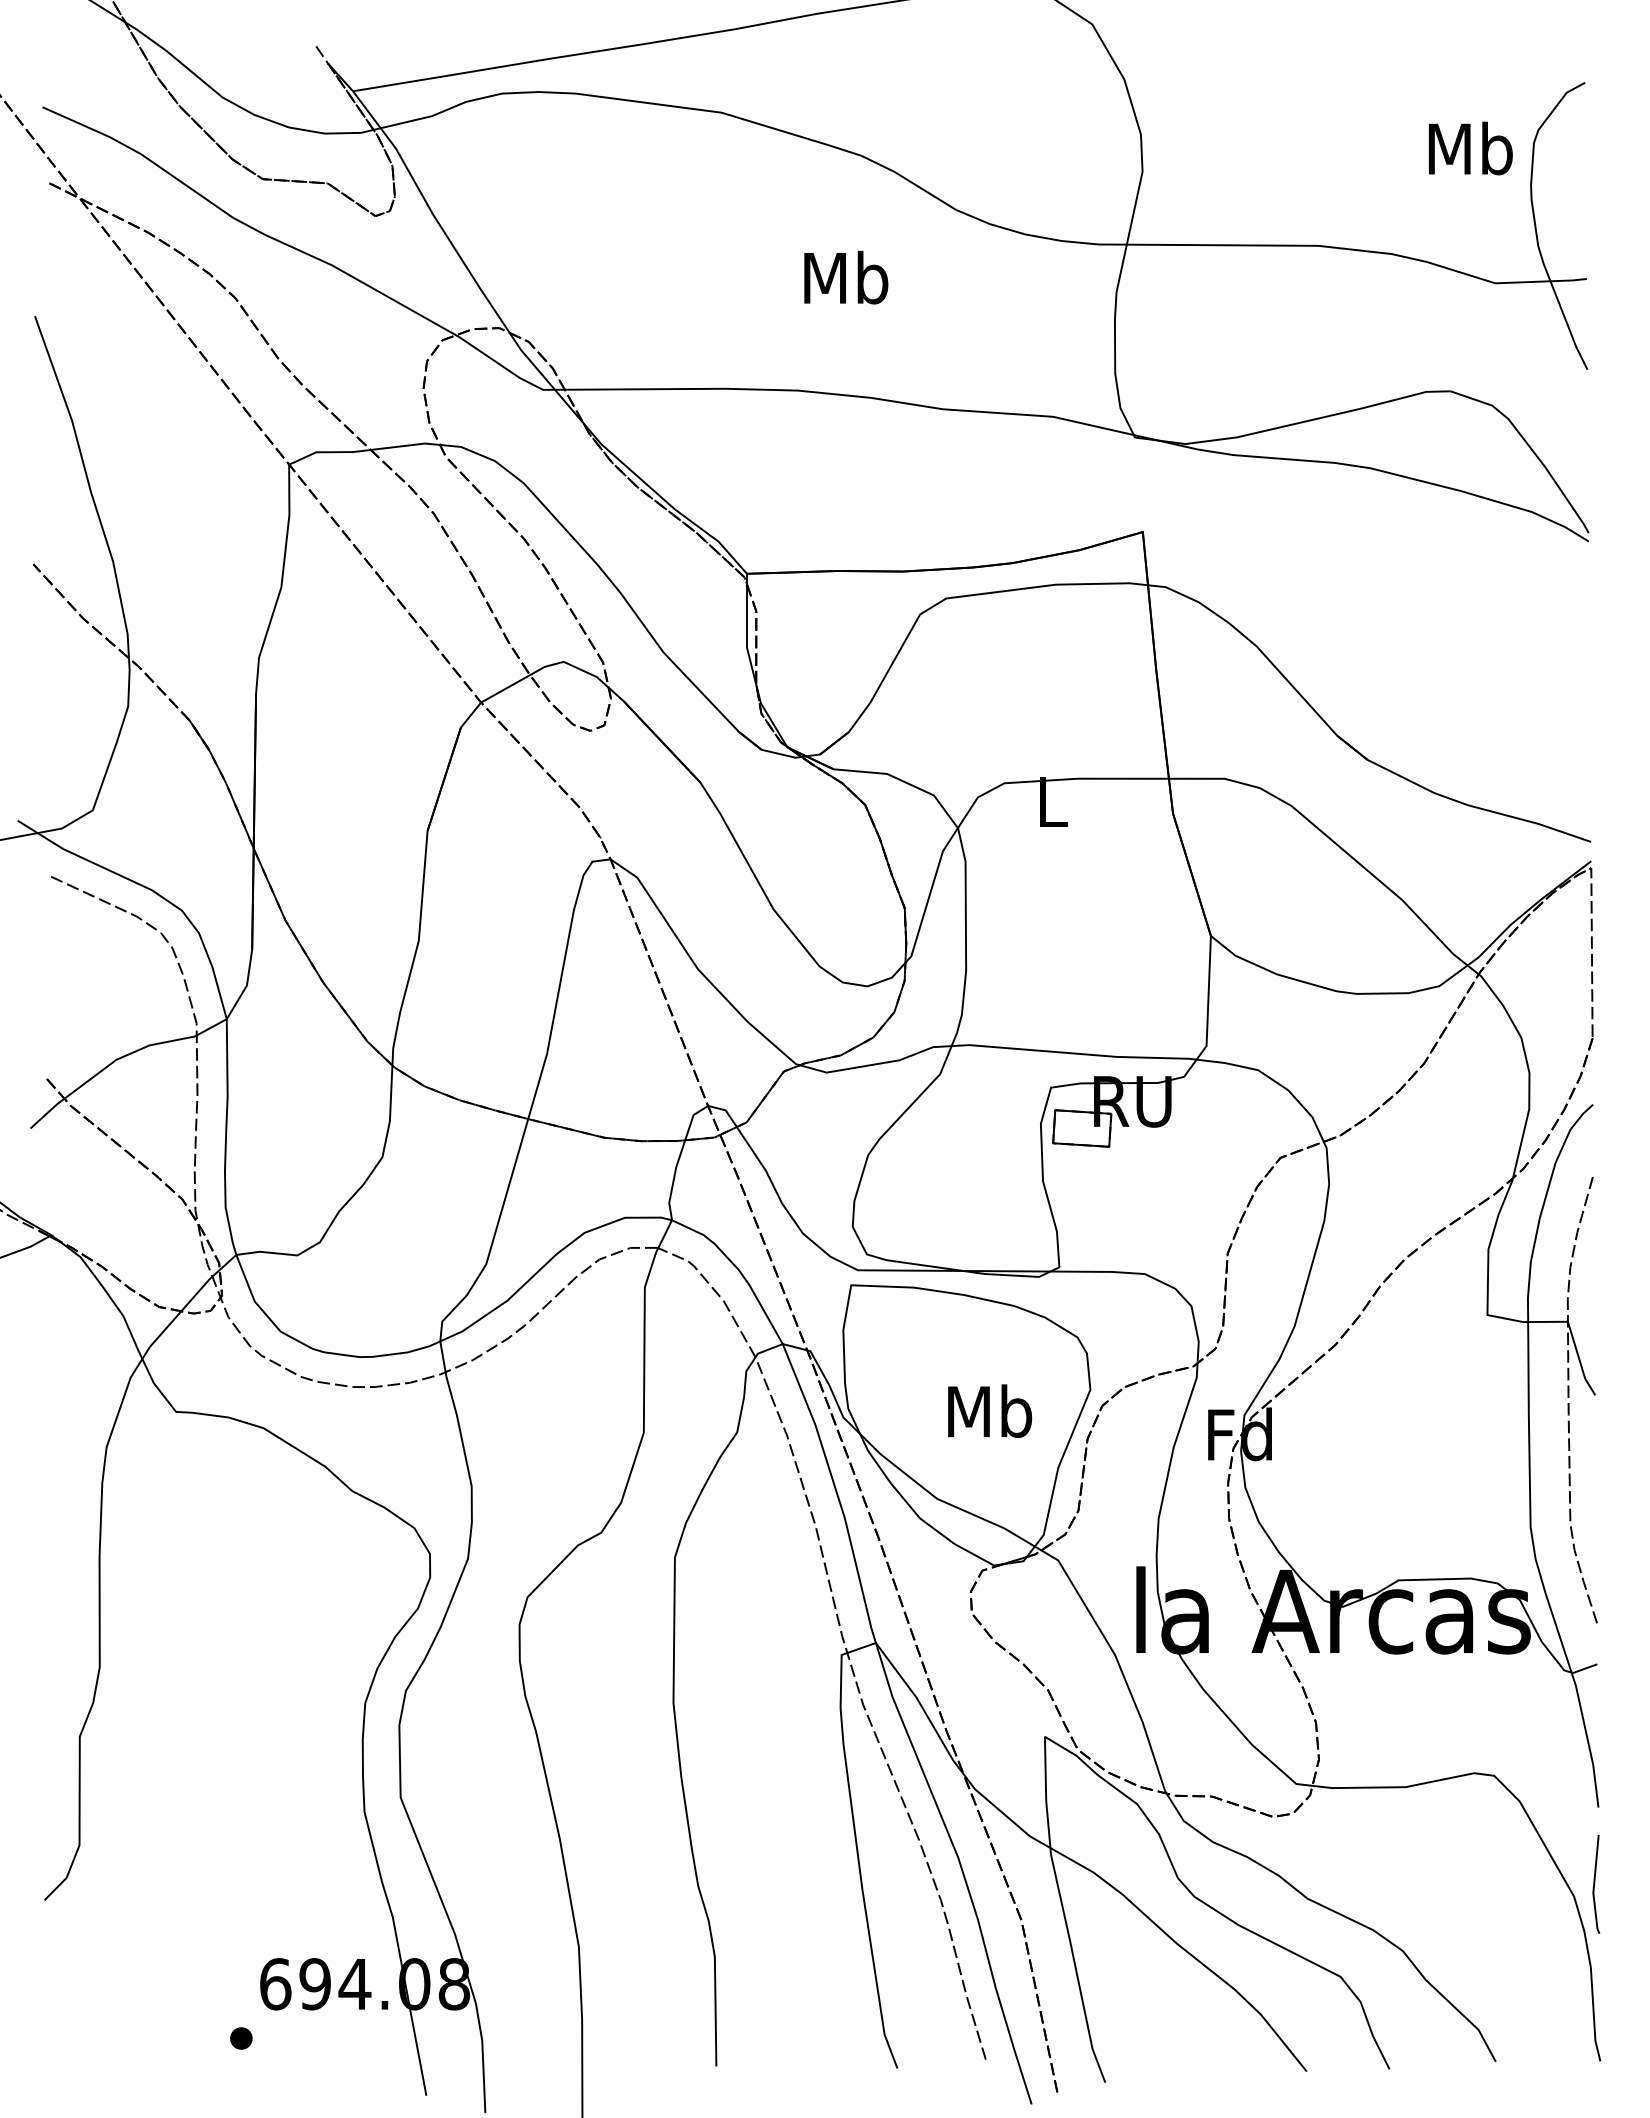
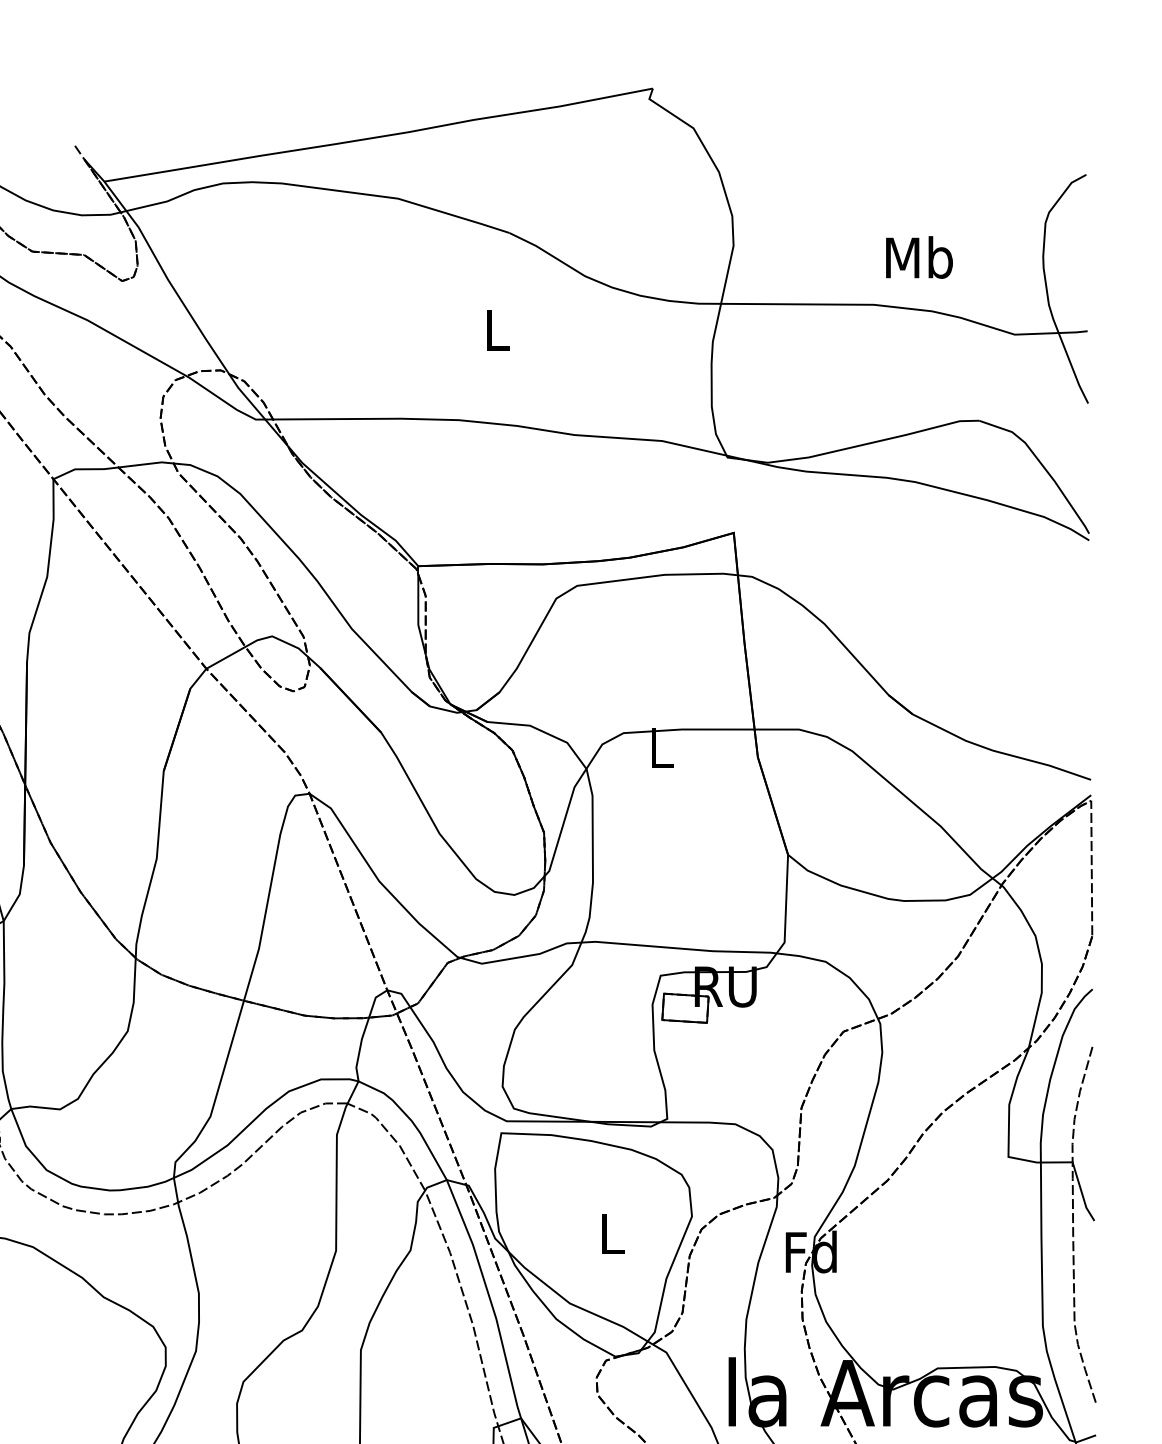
text: (1470, 148) -> (919, 257), moved
text: (846, 277) -> (497, 330), Mb -> L
text: (990, 1411) -> (612, 1233), Mb -> L

